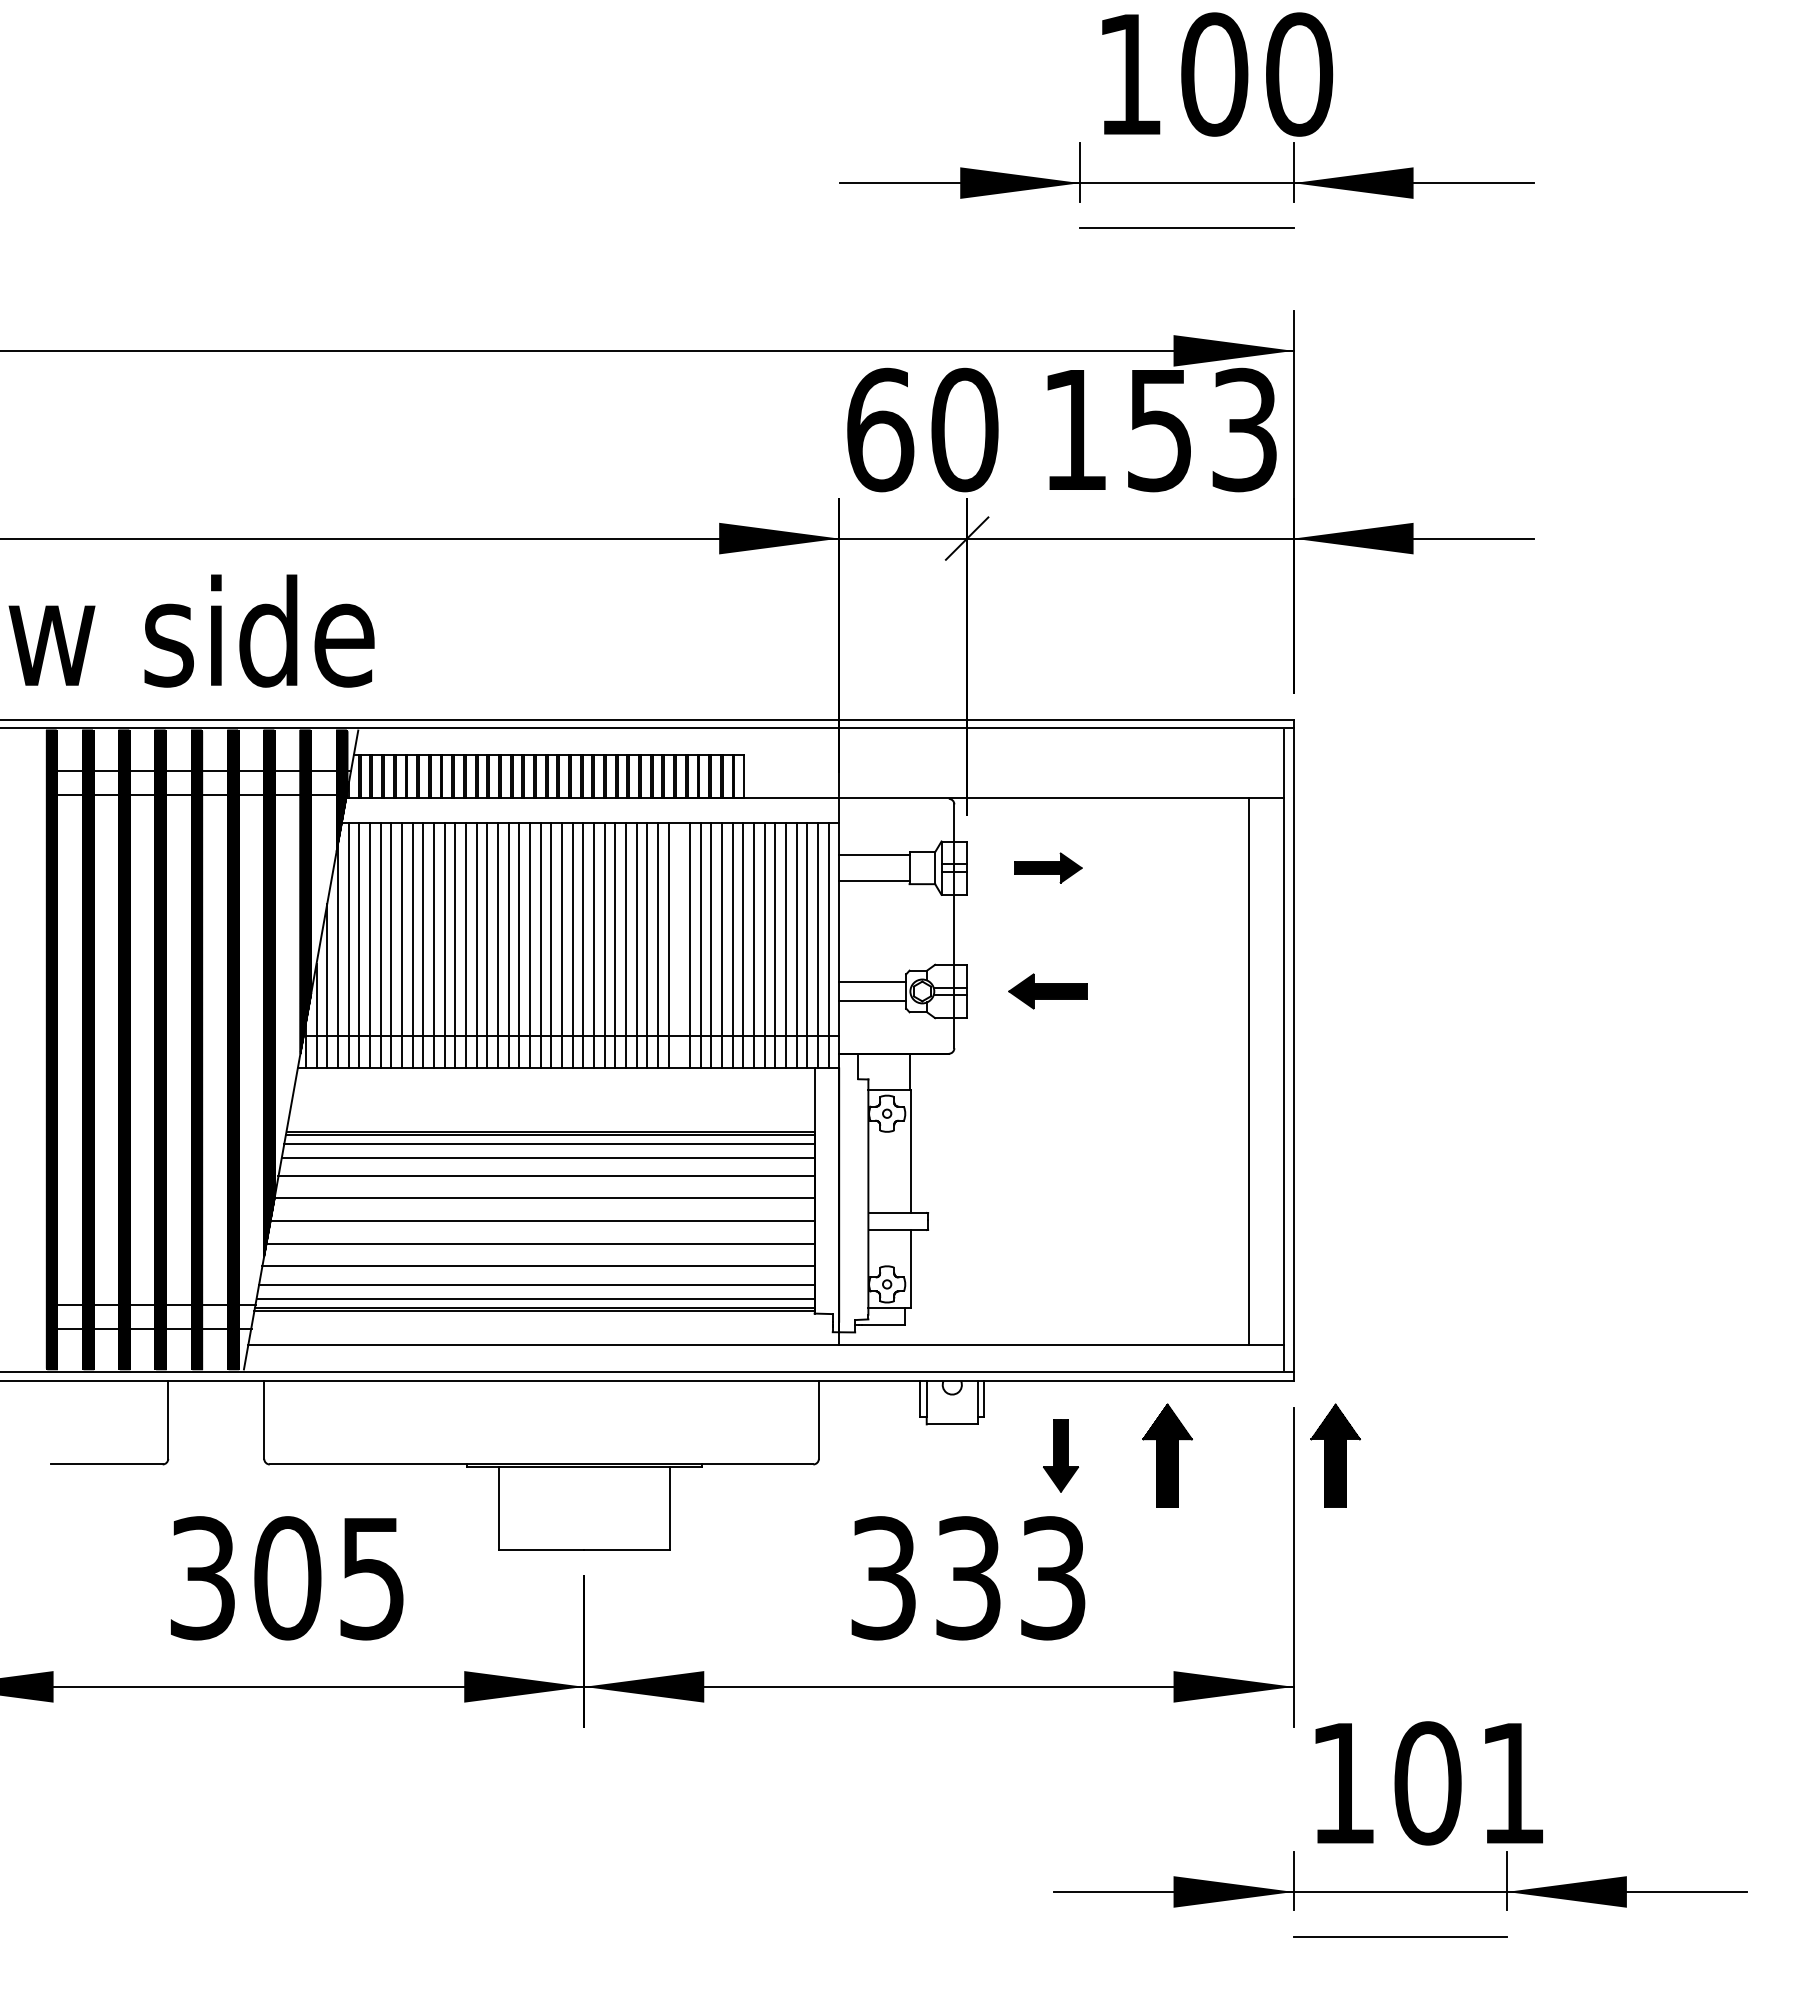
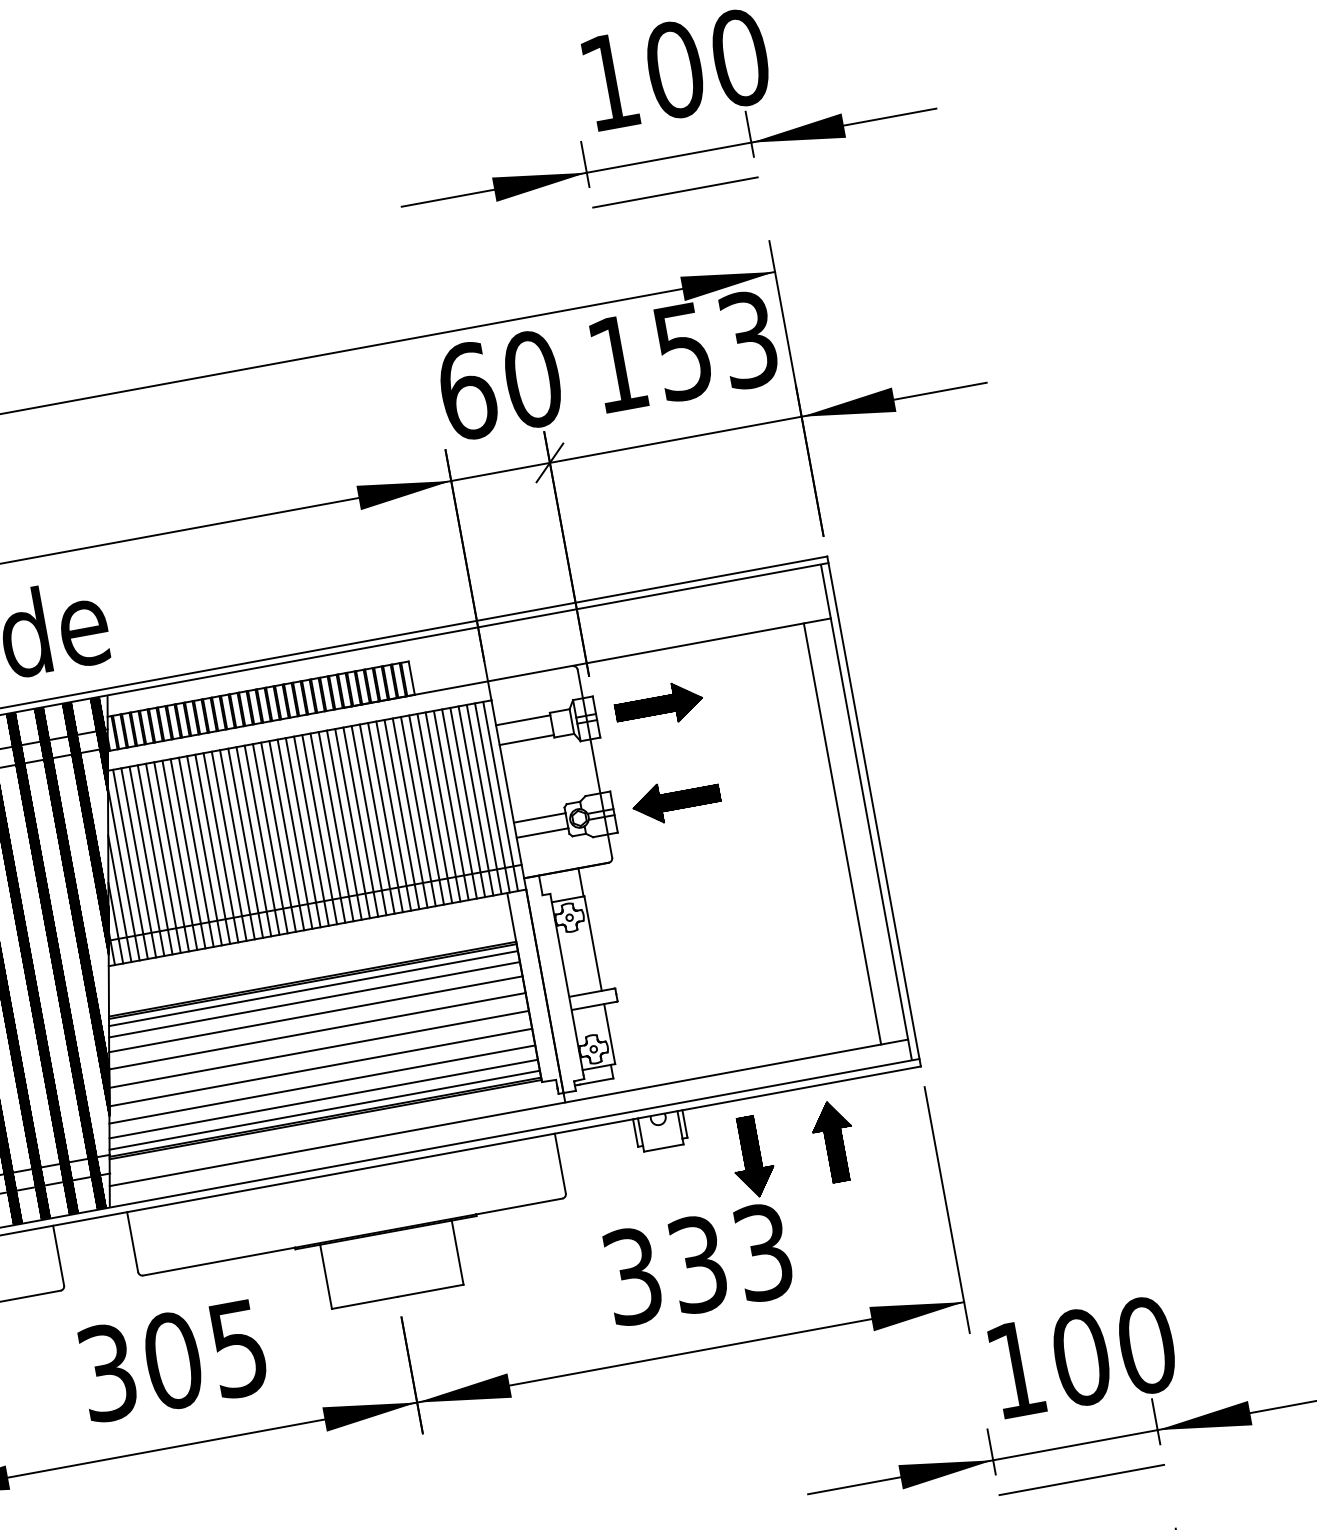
part: (1048, 867) -> (659, 705), size x1.67
line: (679, 945) -> (385, 817), added
part: (1047, 991) -> (675, 800), size x1.43
part: (1060, 1455) -> (751, 1156), size x1.43
part: (1335, 1455) -> (963, 1117), removed
text: (1512, 1783) -> (1146, 1345), 101 -> 100

